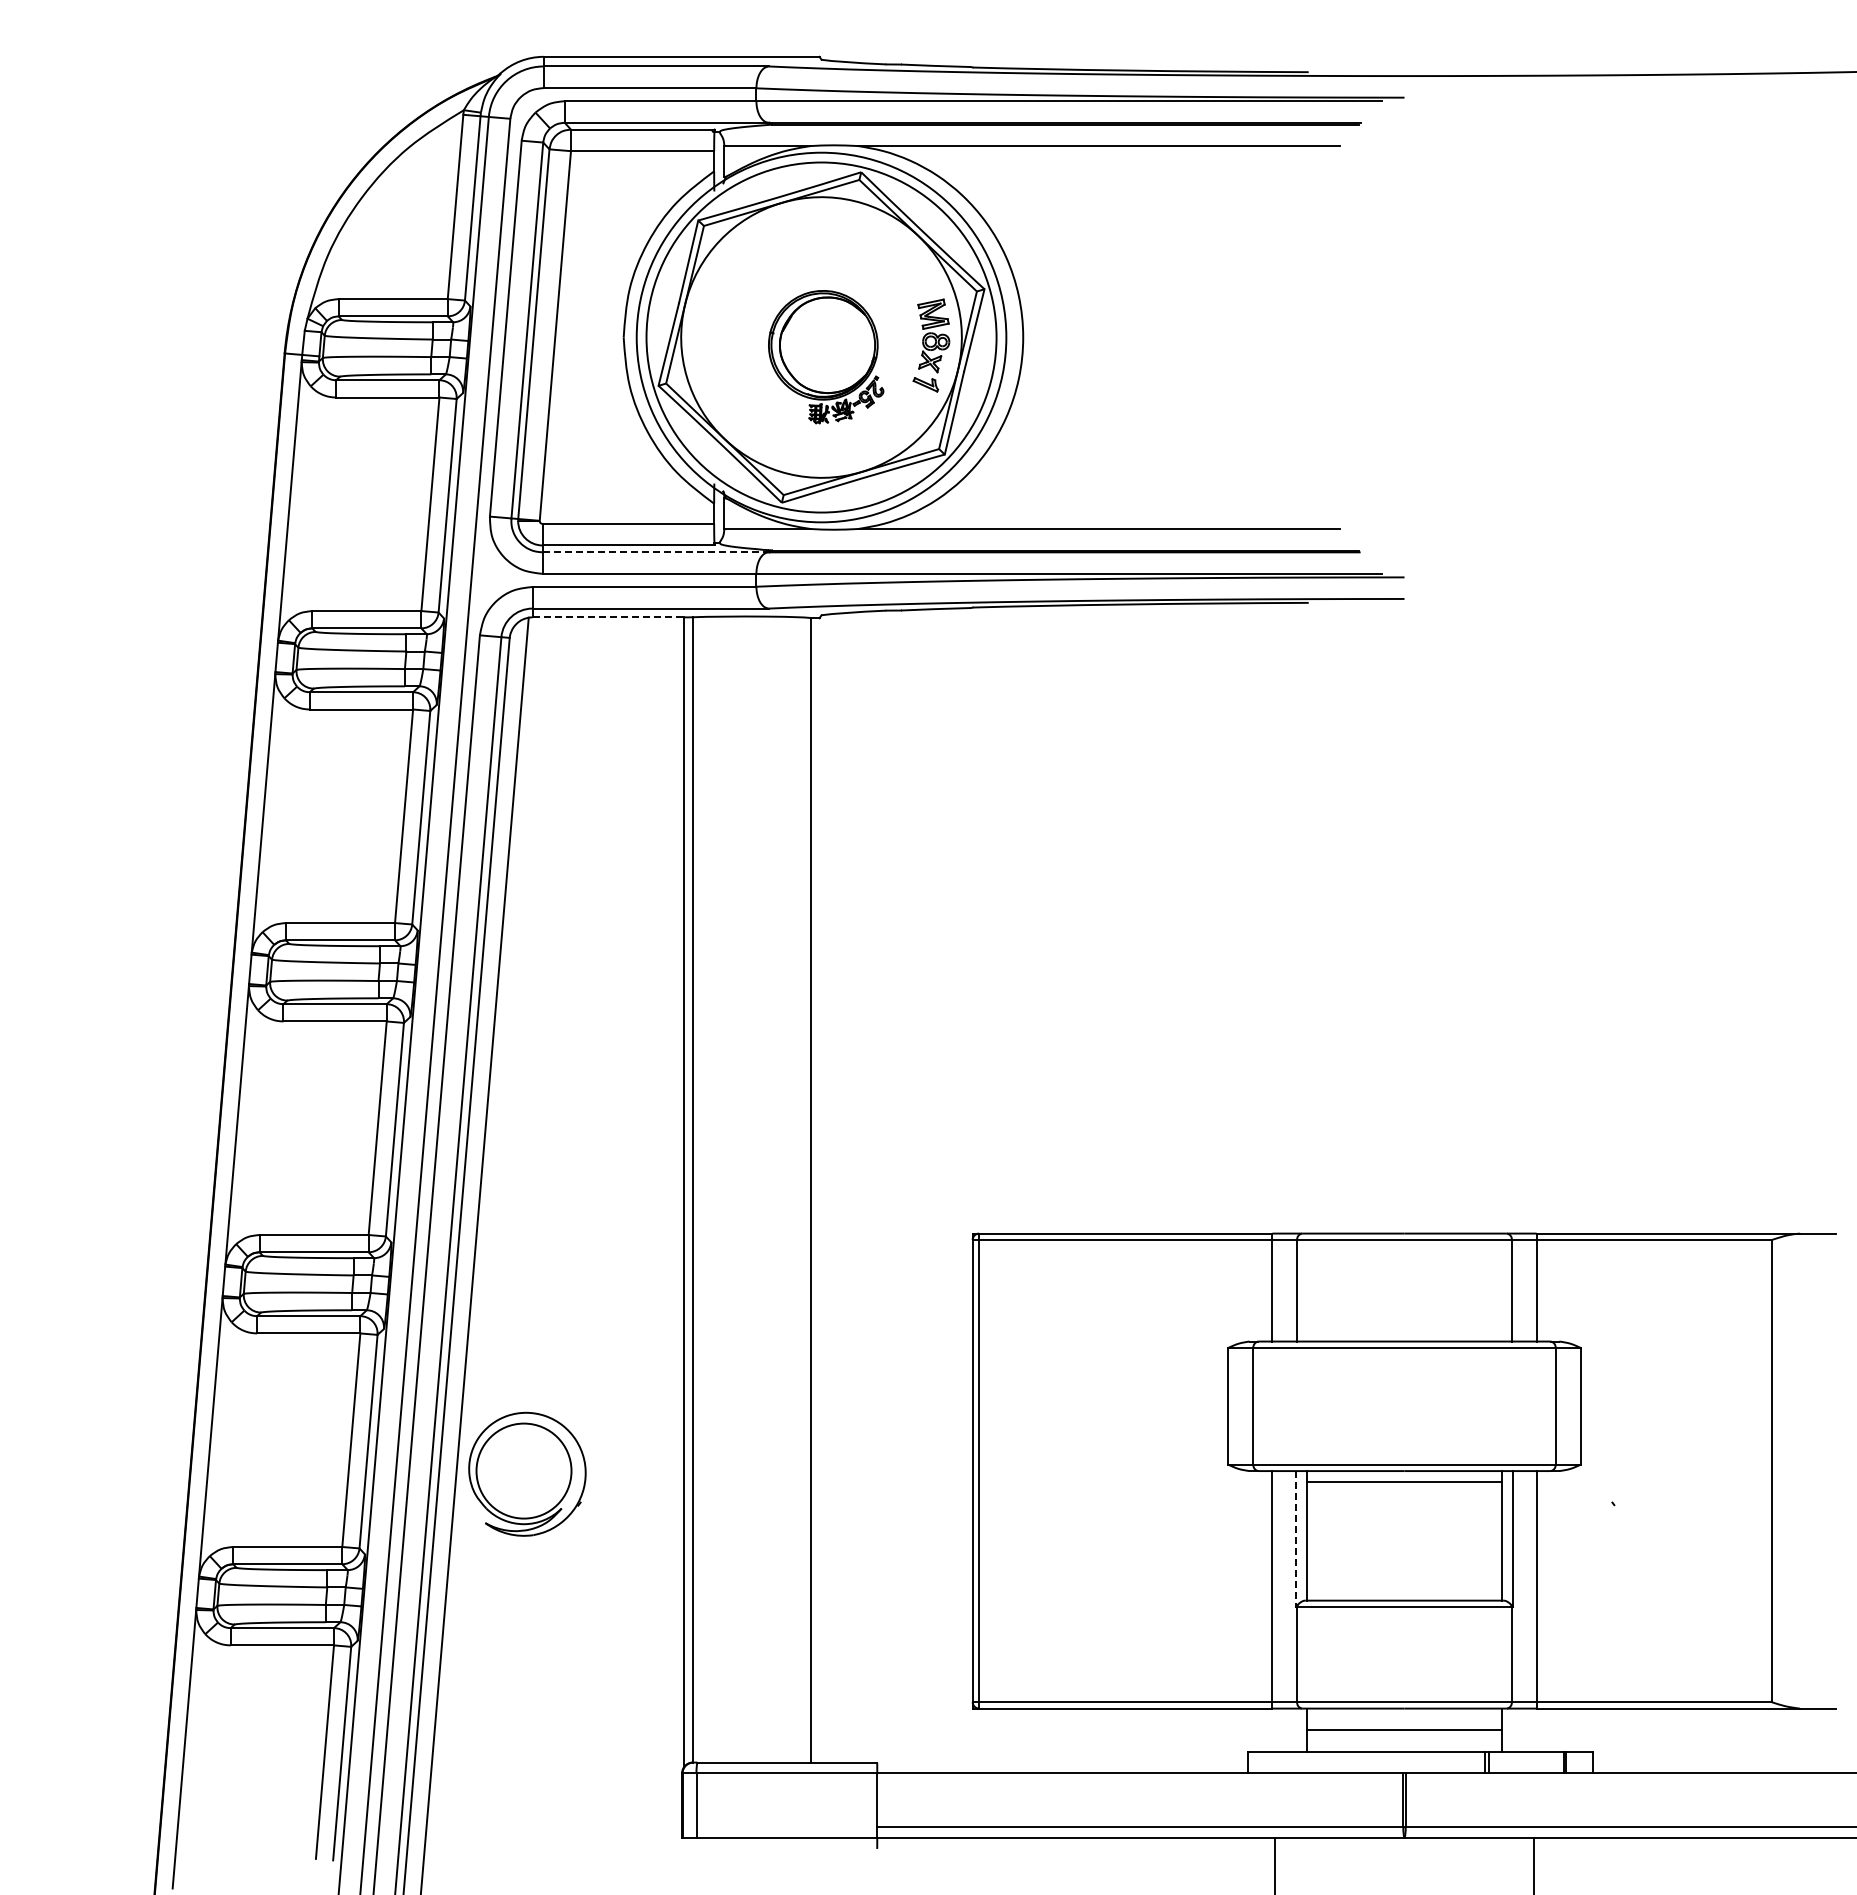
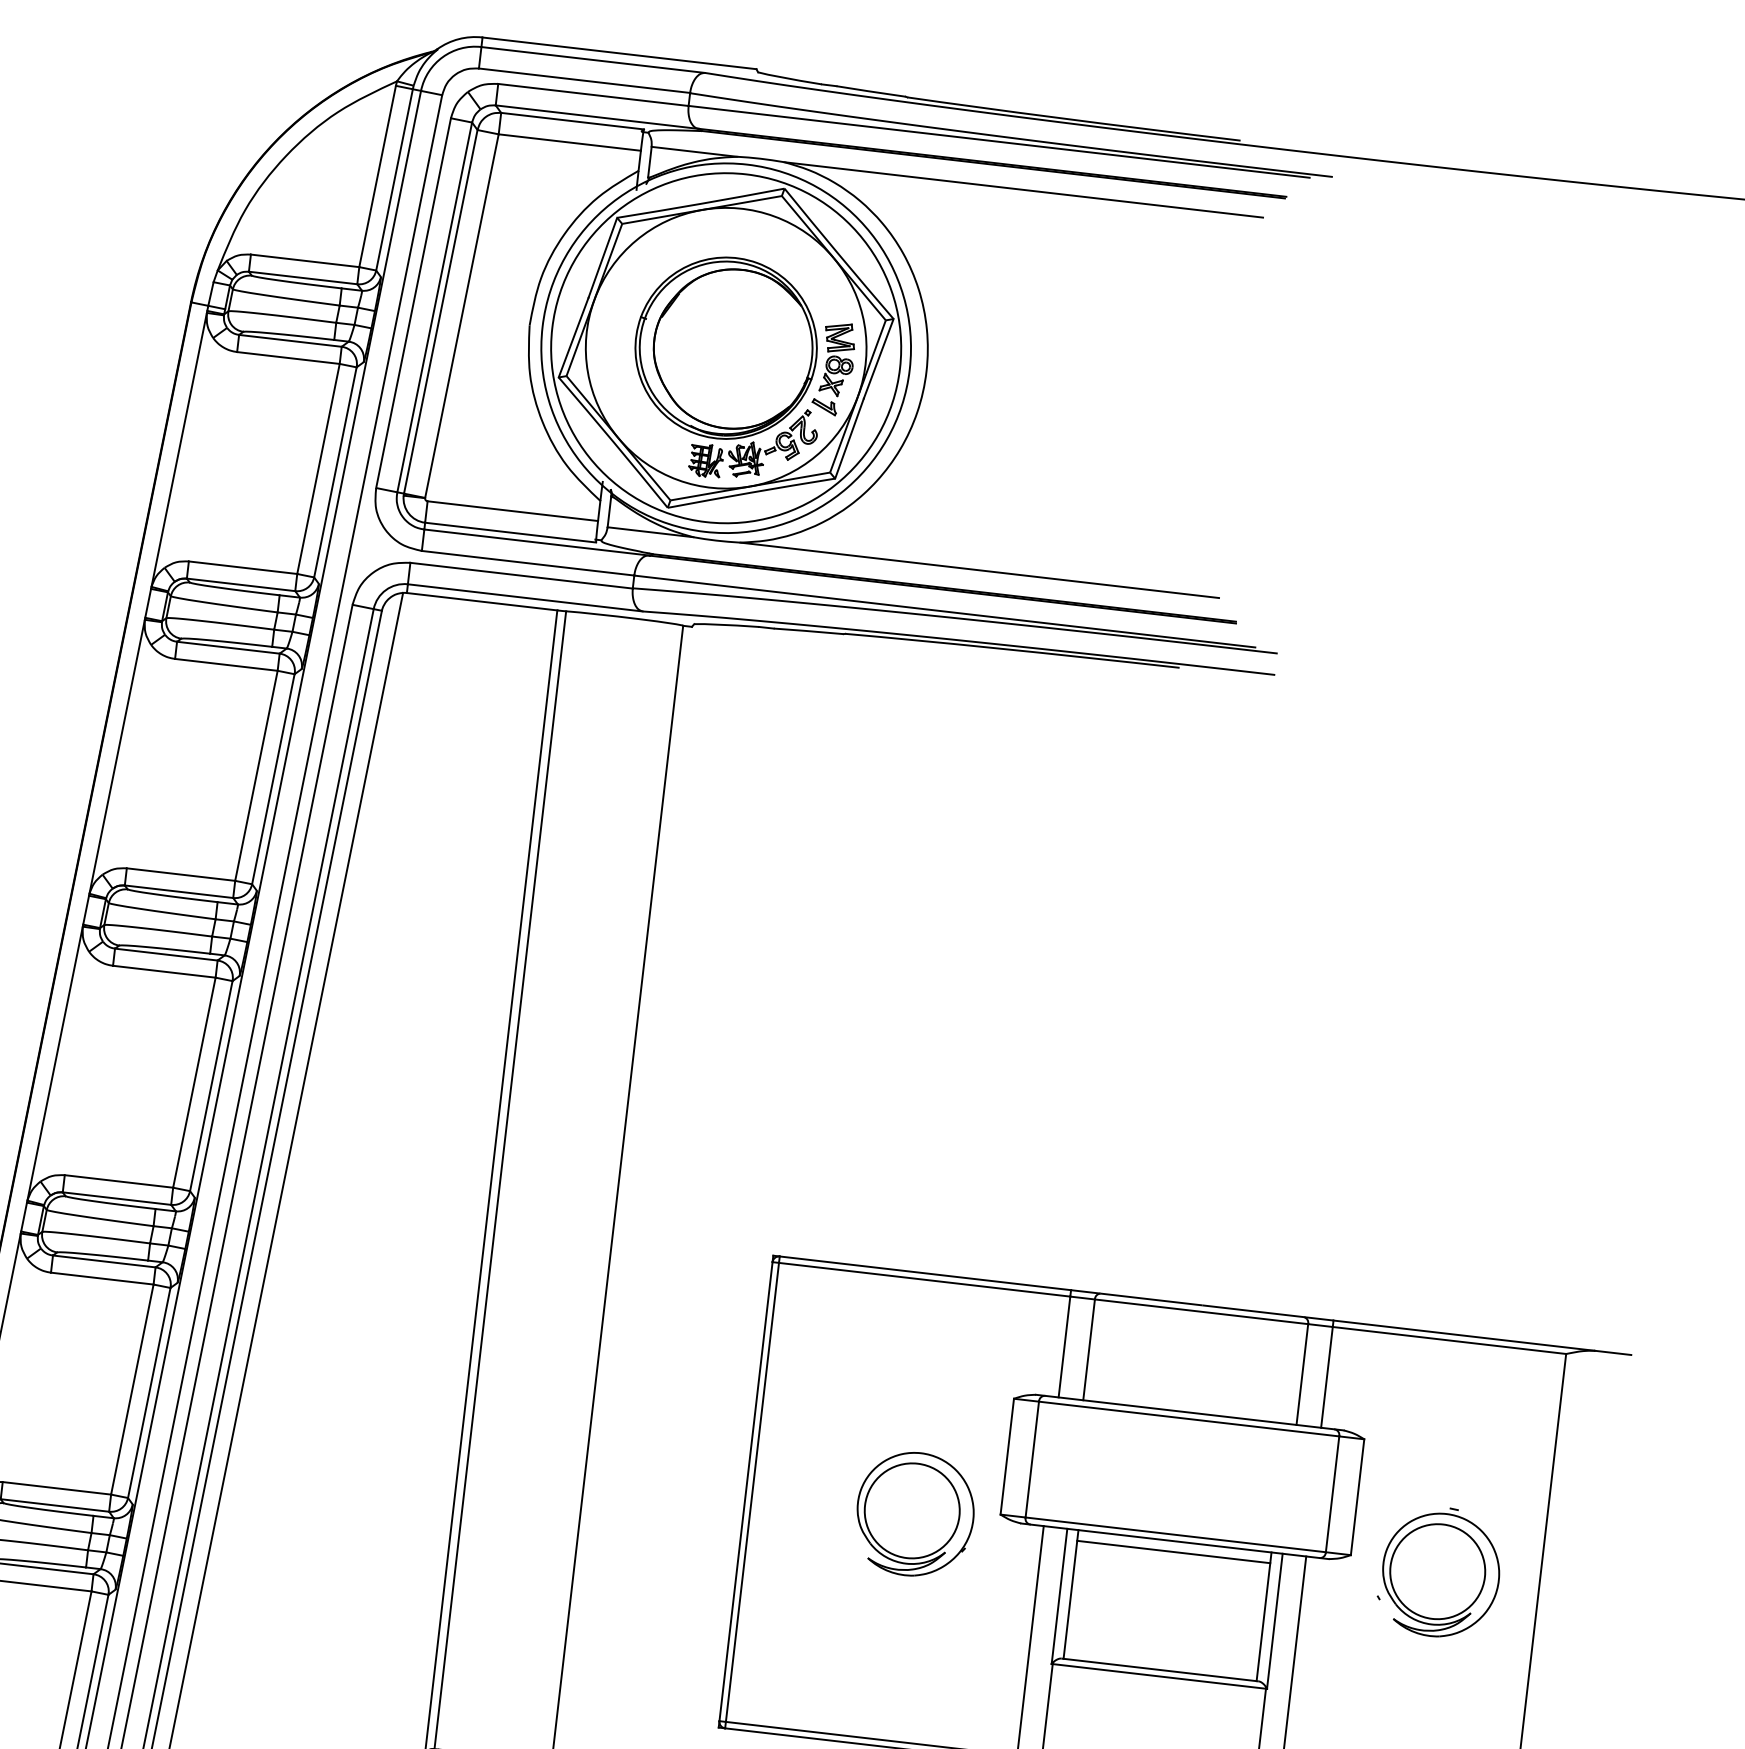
part: (825, 356) -> (727, 367), size x1.67
line: (656, 552) -> (537, 542), dashed -> solid
line: (608, 617) -> (482, 601), dashed -> solid
part: (1672, 1471) -> (1441, 1572), added
part: (527, 1473) -> (915, 1513), moved
line: (1296, 1539) -> (1059, 1596), dashed -> solid

